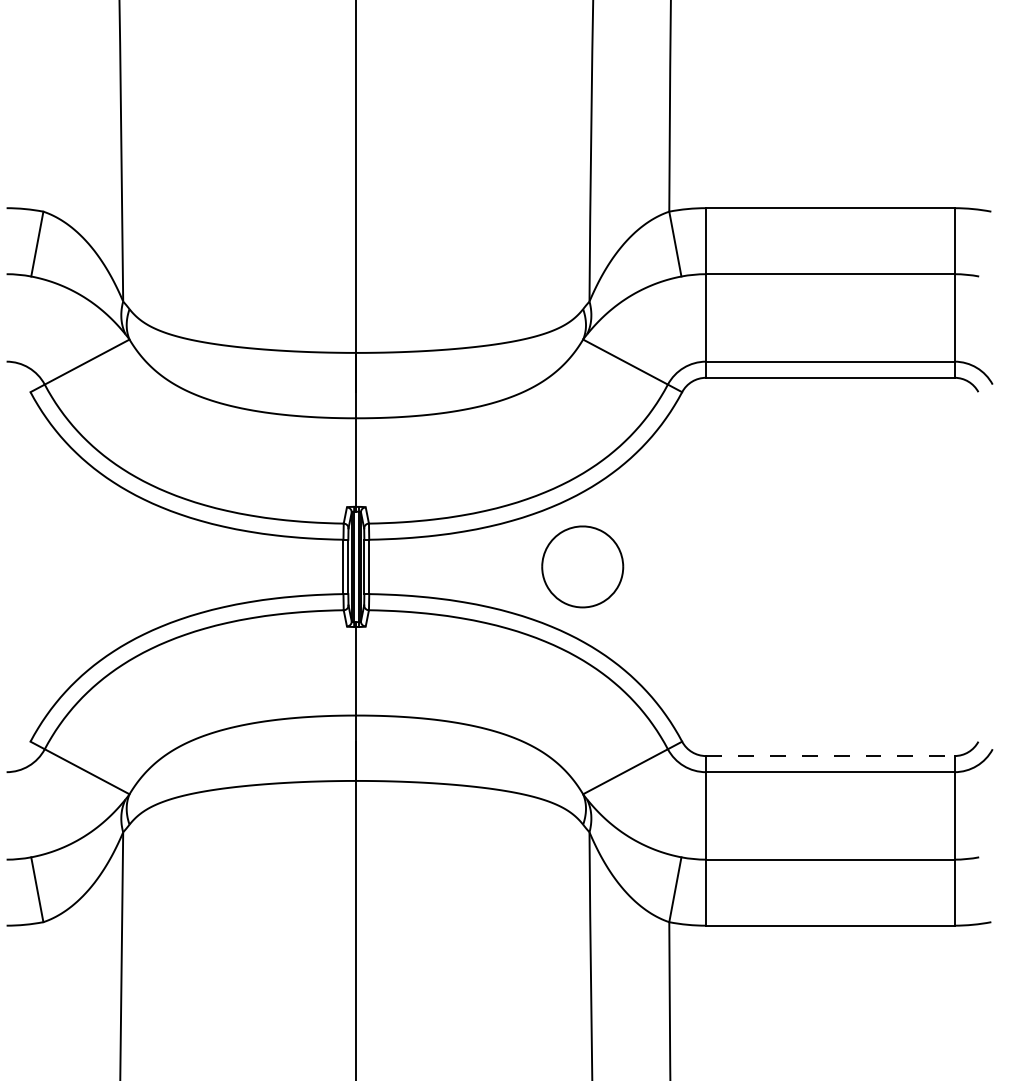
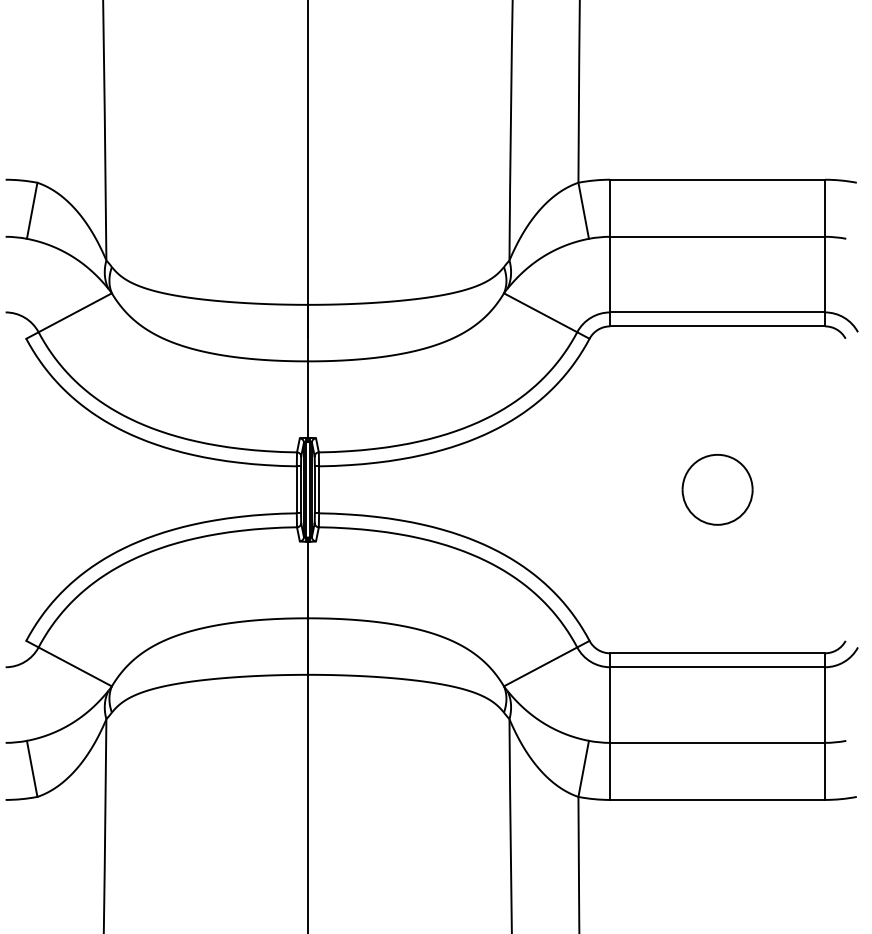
part: (582, 566) -> (717, 489), moved
line: (831, 756) -> (718, 653), dashed -> solid

